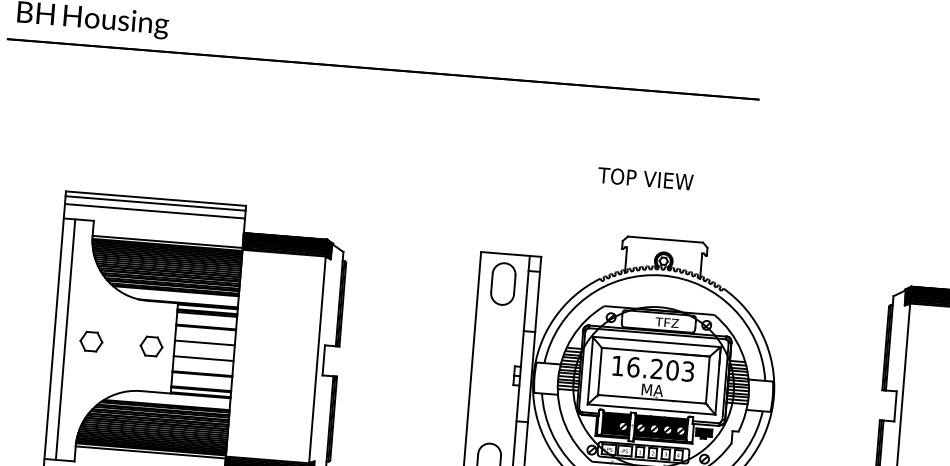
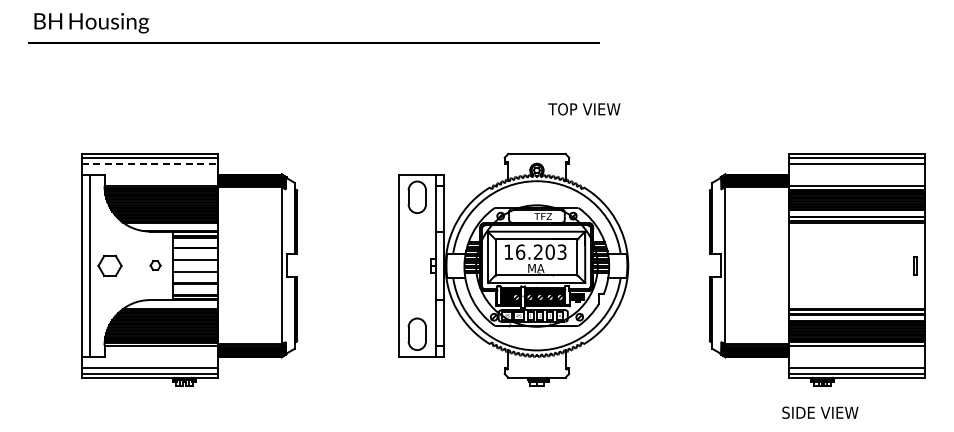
text: (645, 179) -> (584, 109), moved
line: (155, 211) -> (150, 163), solid -> dashed
part: (90, 341) -> (109, 265), size x1.4
part: (151, 346) -> (155, 265), size x0.6

